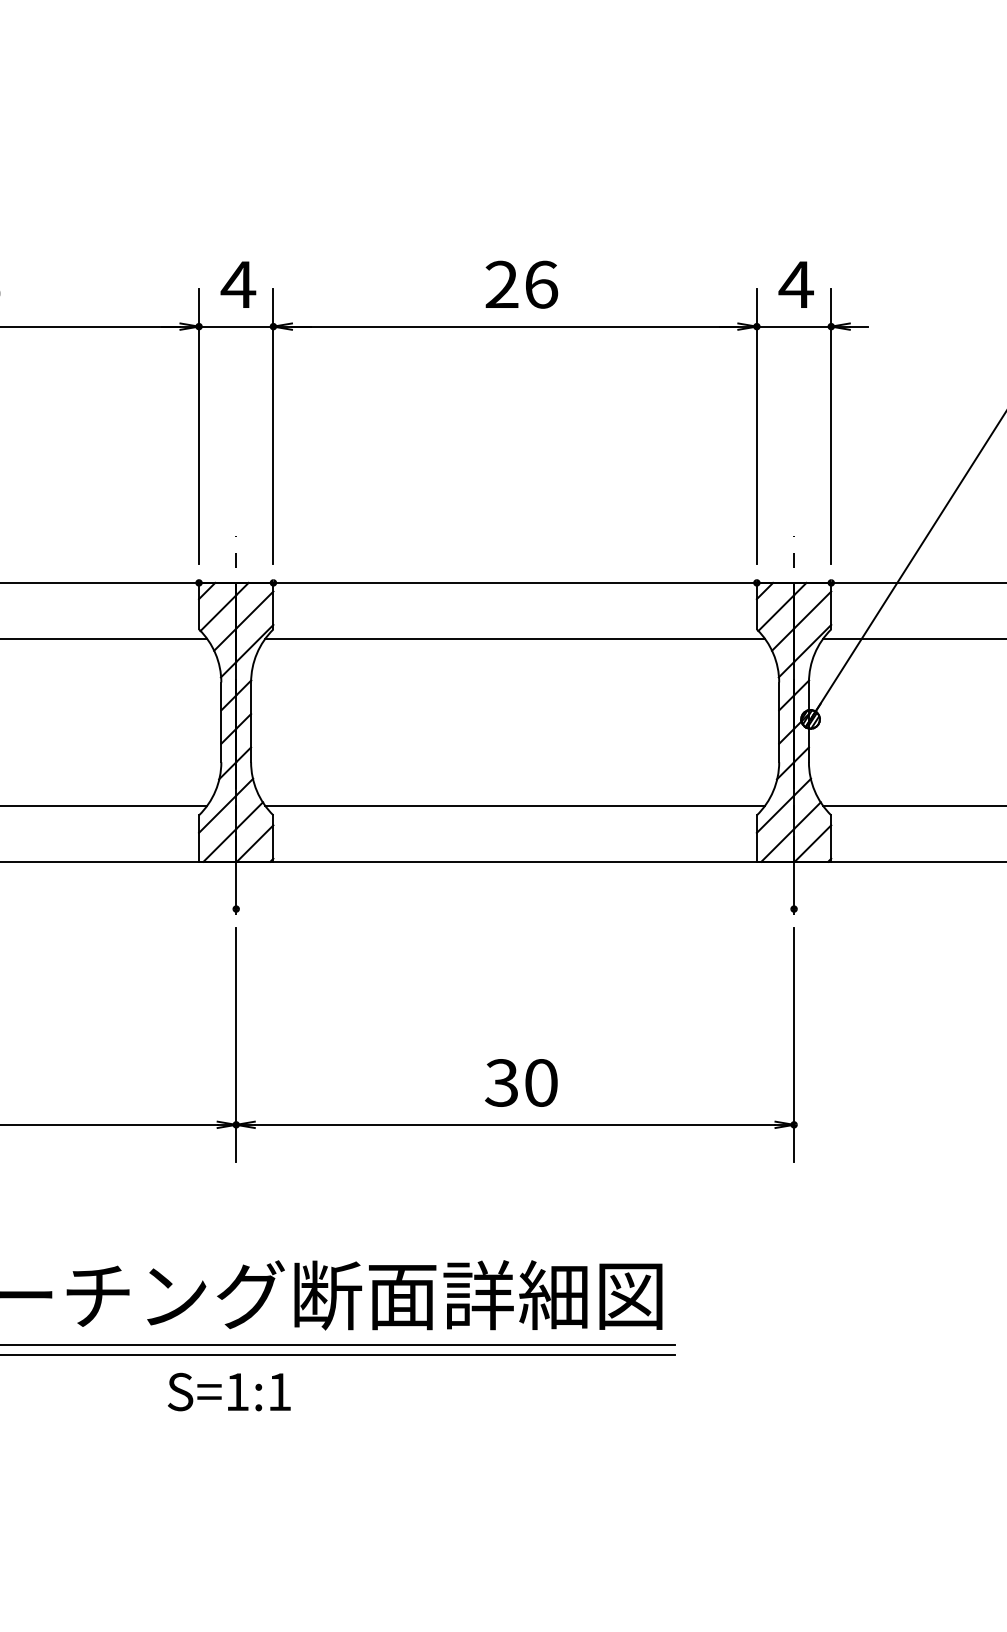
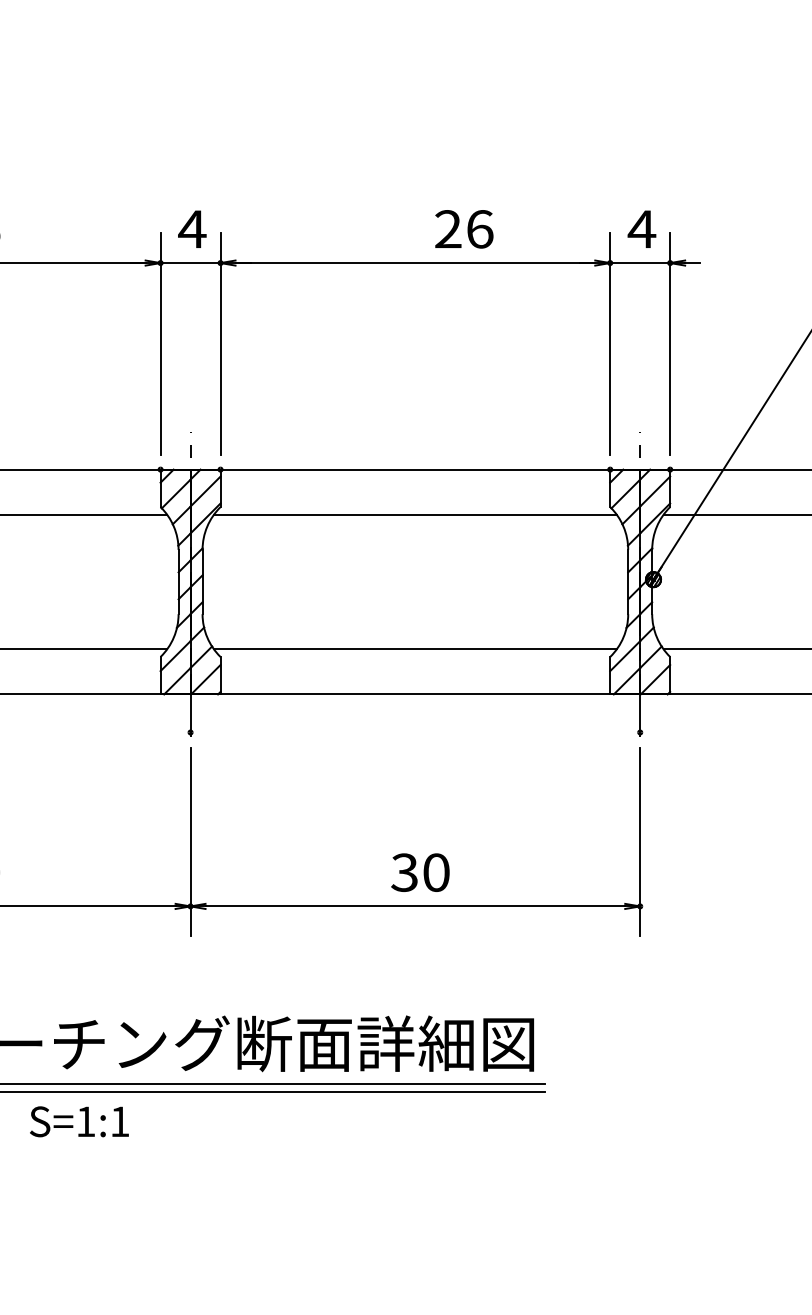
text: (521, 284) -> (464, 229), moved
text: (229, 1391) -> (79, 1121), moved

